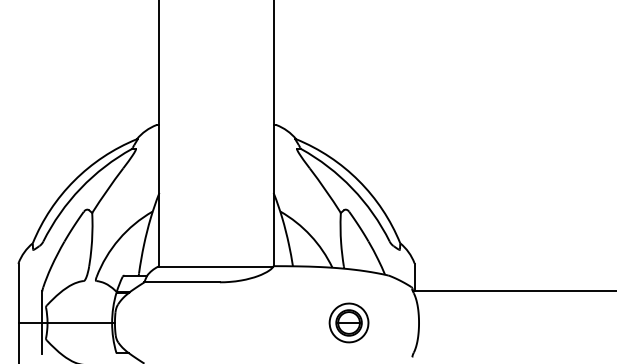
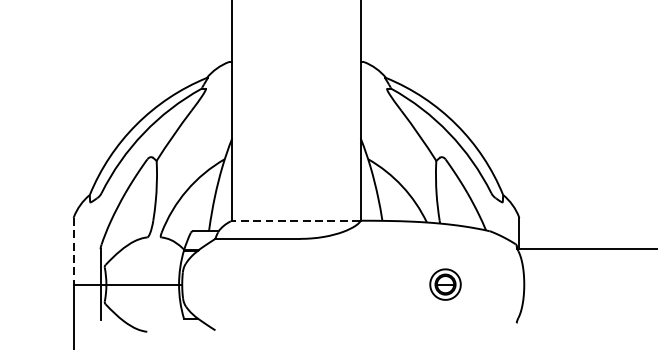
line: (215, 266) -> (295, 221), solid -> dashed
line: (18, 293) -> (73, 251), solid -> dashed
part: (348, 322) -> (444, 284), size x0.7

